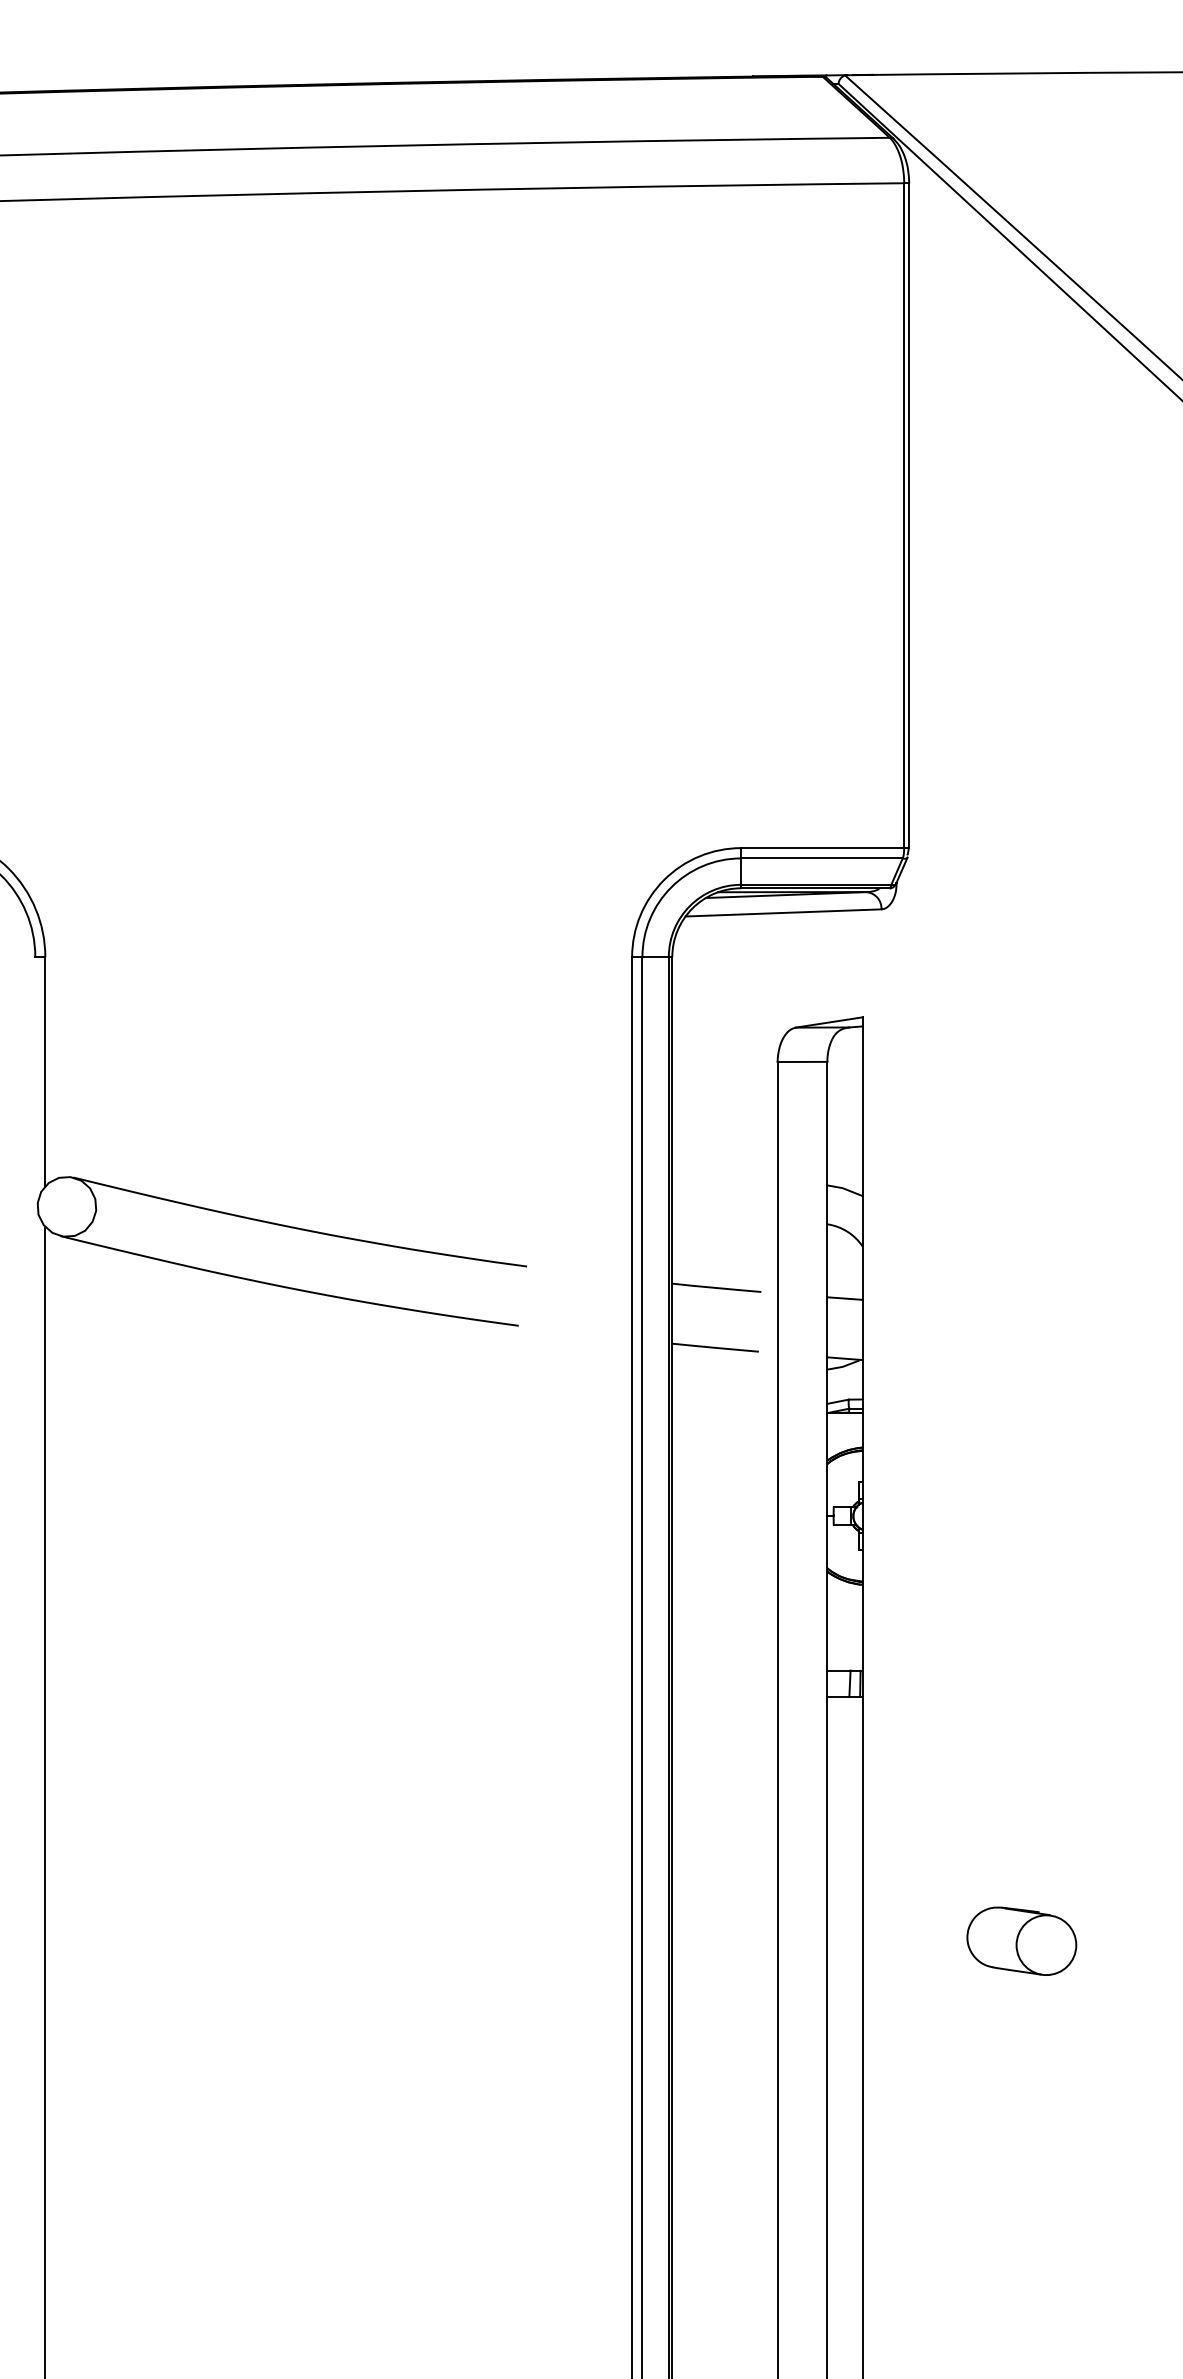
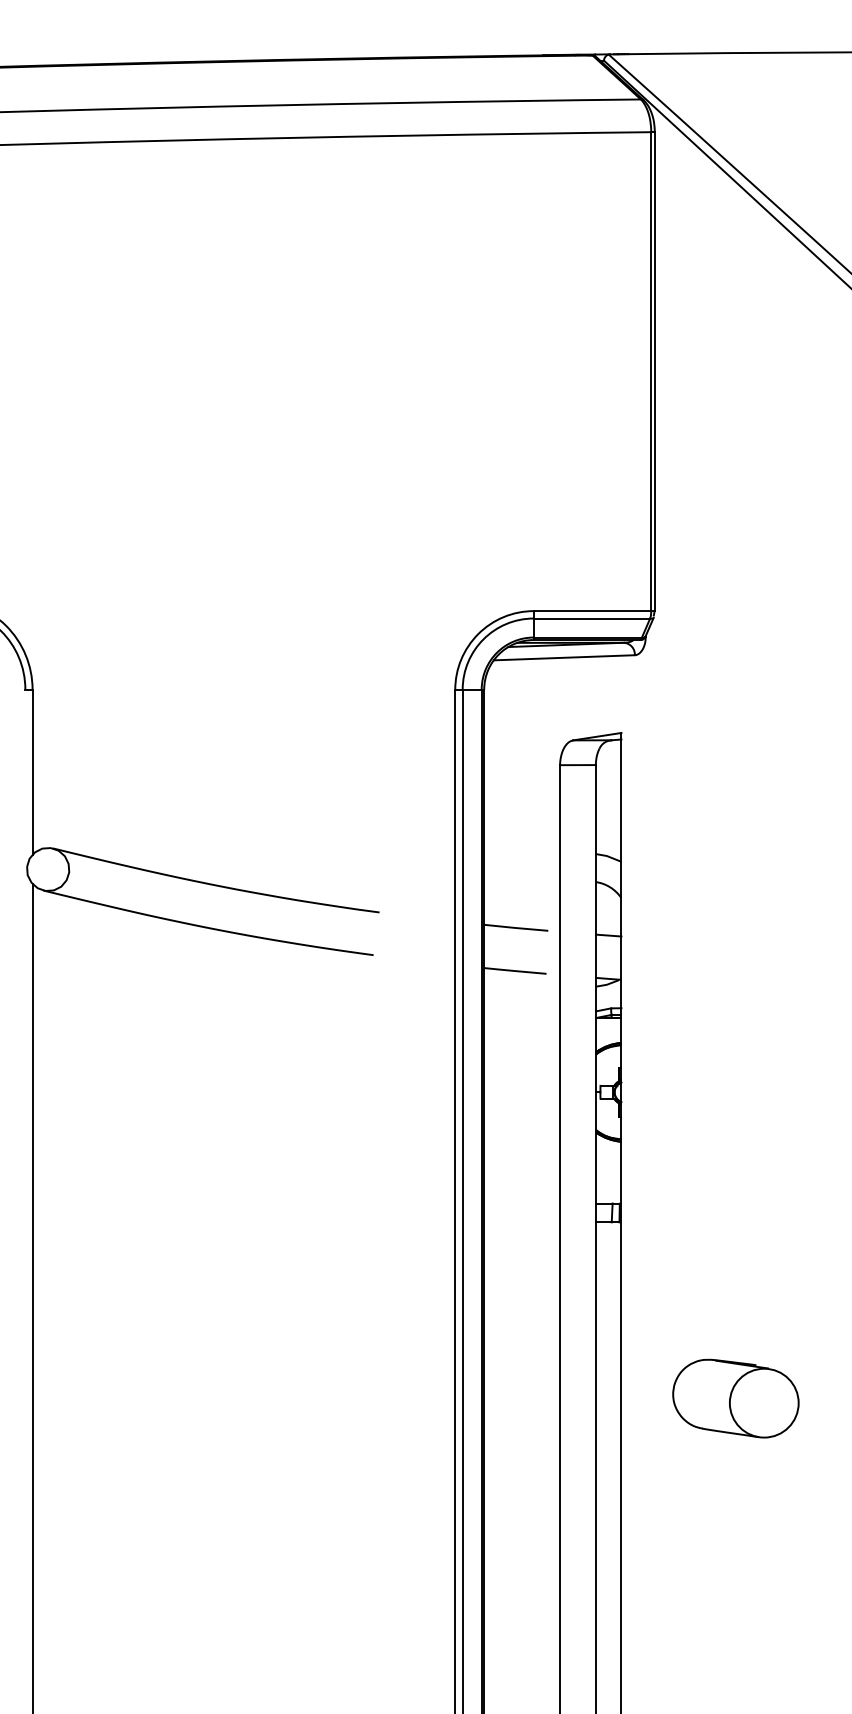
part: (1021, 1940) -> (735, 1397), size x1.6

